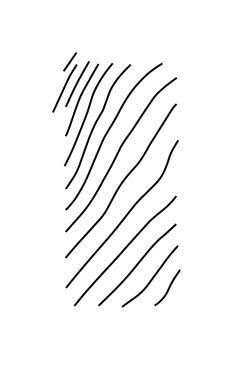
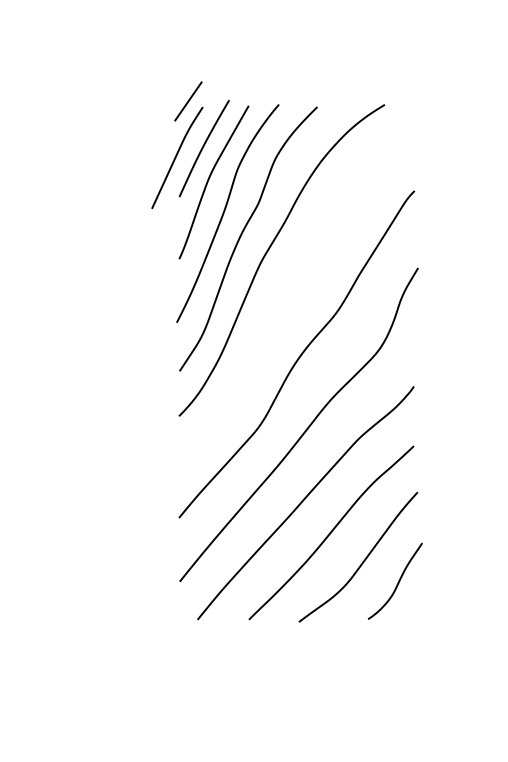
curve: (119, 152) -> (293, 293), removed

